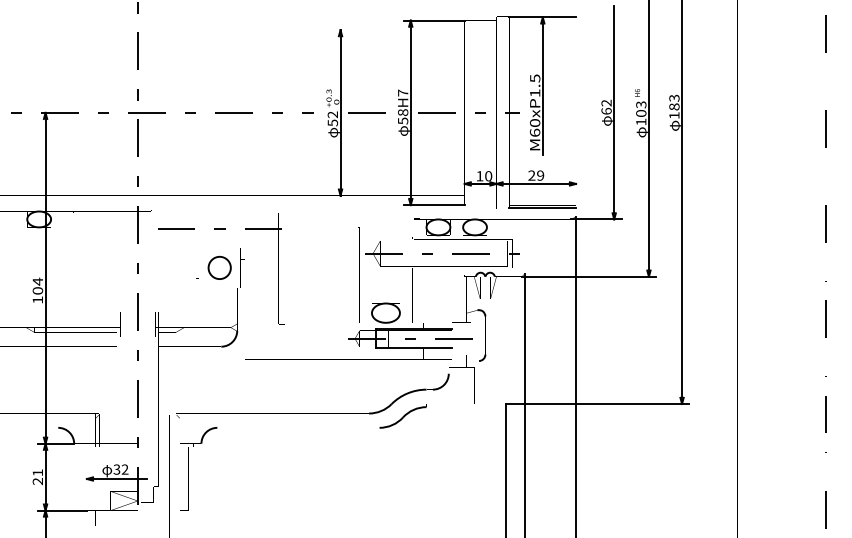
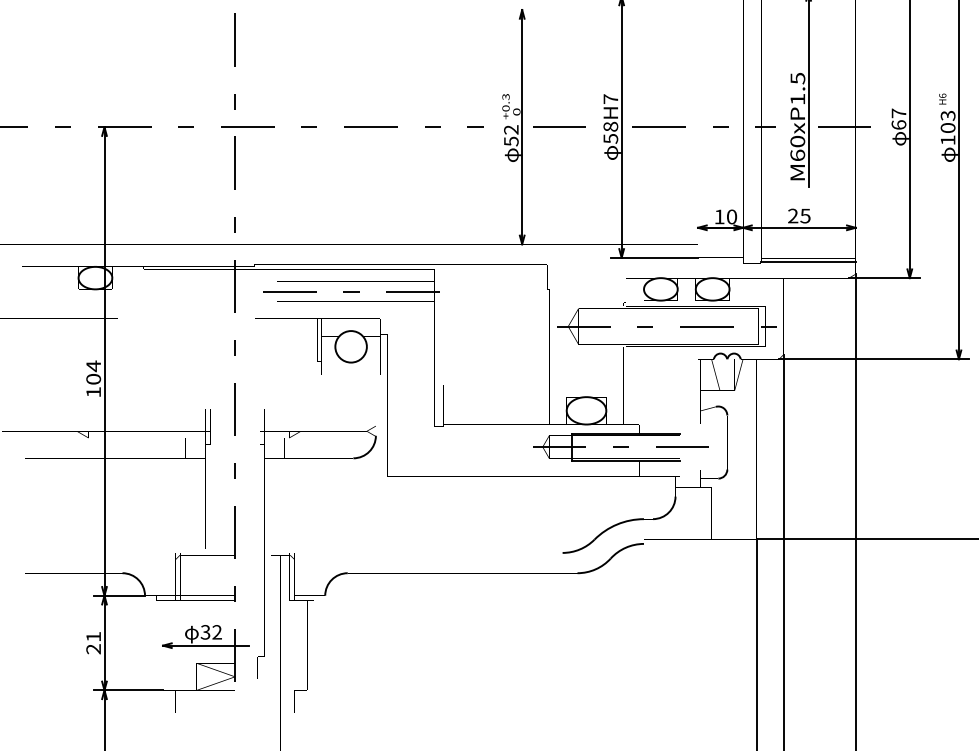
text: (606, 102) -> (898, 112), 62 -> 67
line: (567, 112) -> (843, 126), added
text: (540, 175) -> (805, 215), 29 -> 25

